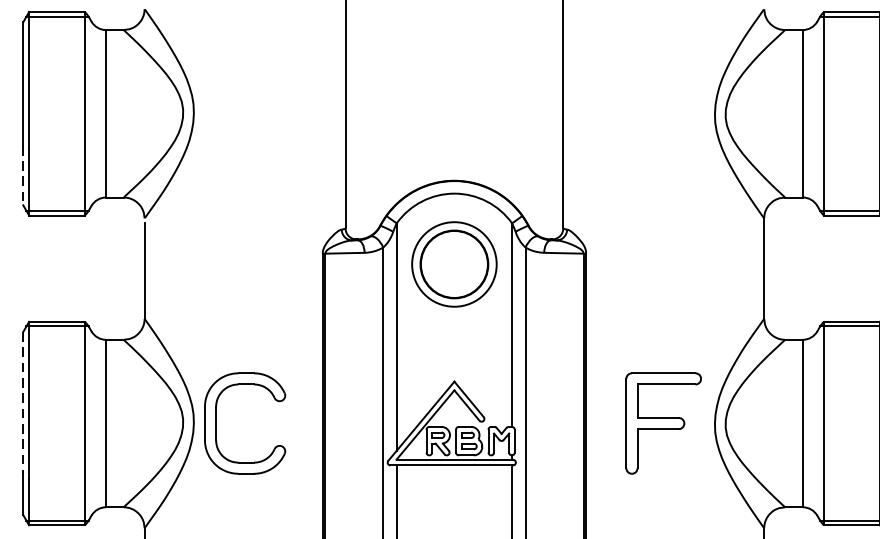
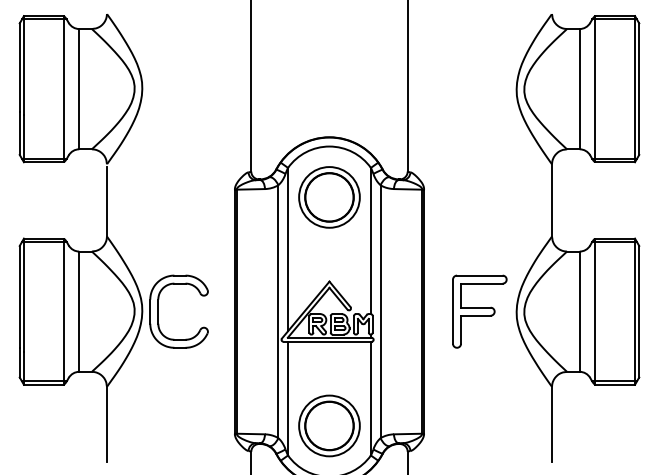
line: (22, 176) -> (19, 134), dashed -> solid
line: (22, 402) -> (19, 296), dashed -> solid

